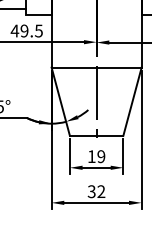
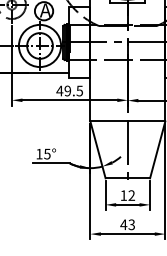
text: (101, 156) -> (131, 195), 19 -> 12
text: (96, 191) -> (127, 224), 32 -> 43

